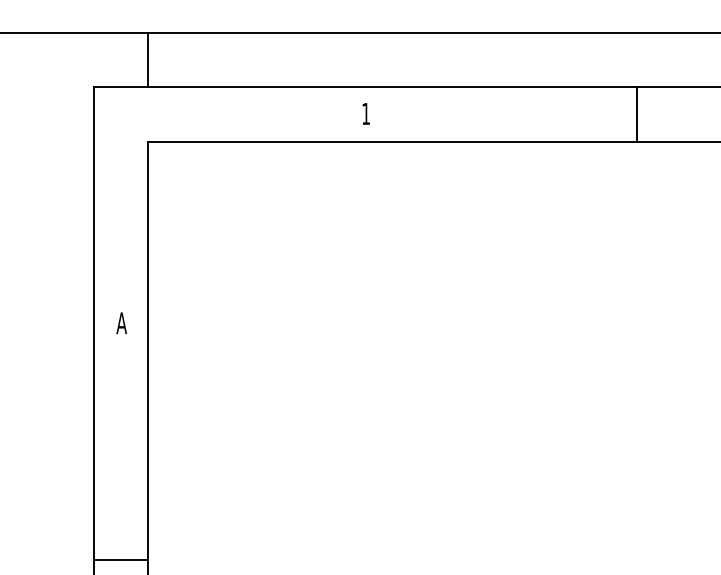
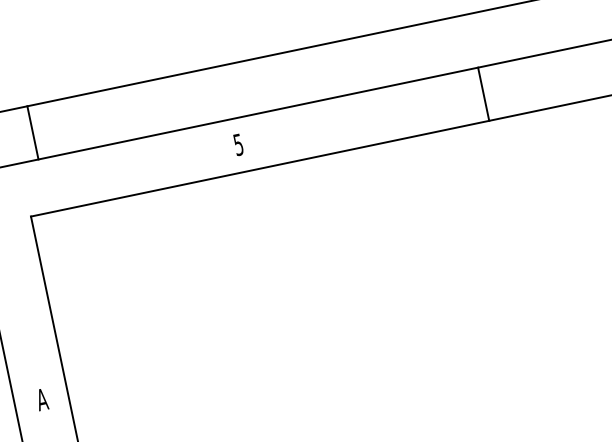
line: (148, 60) -> (33, 133), moved
text: (365, 114) -> (238, 145), 1 -> 5
line: (637, 114) -> (483, 94), moved

